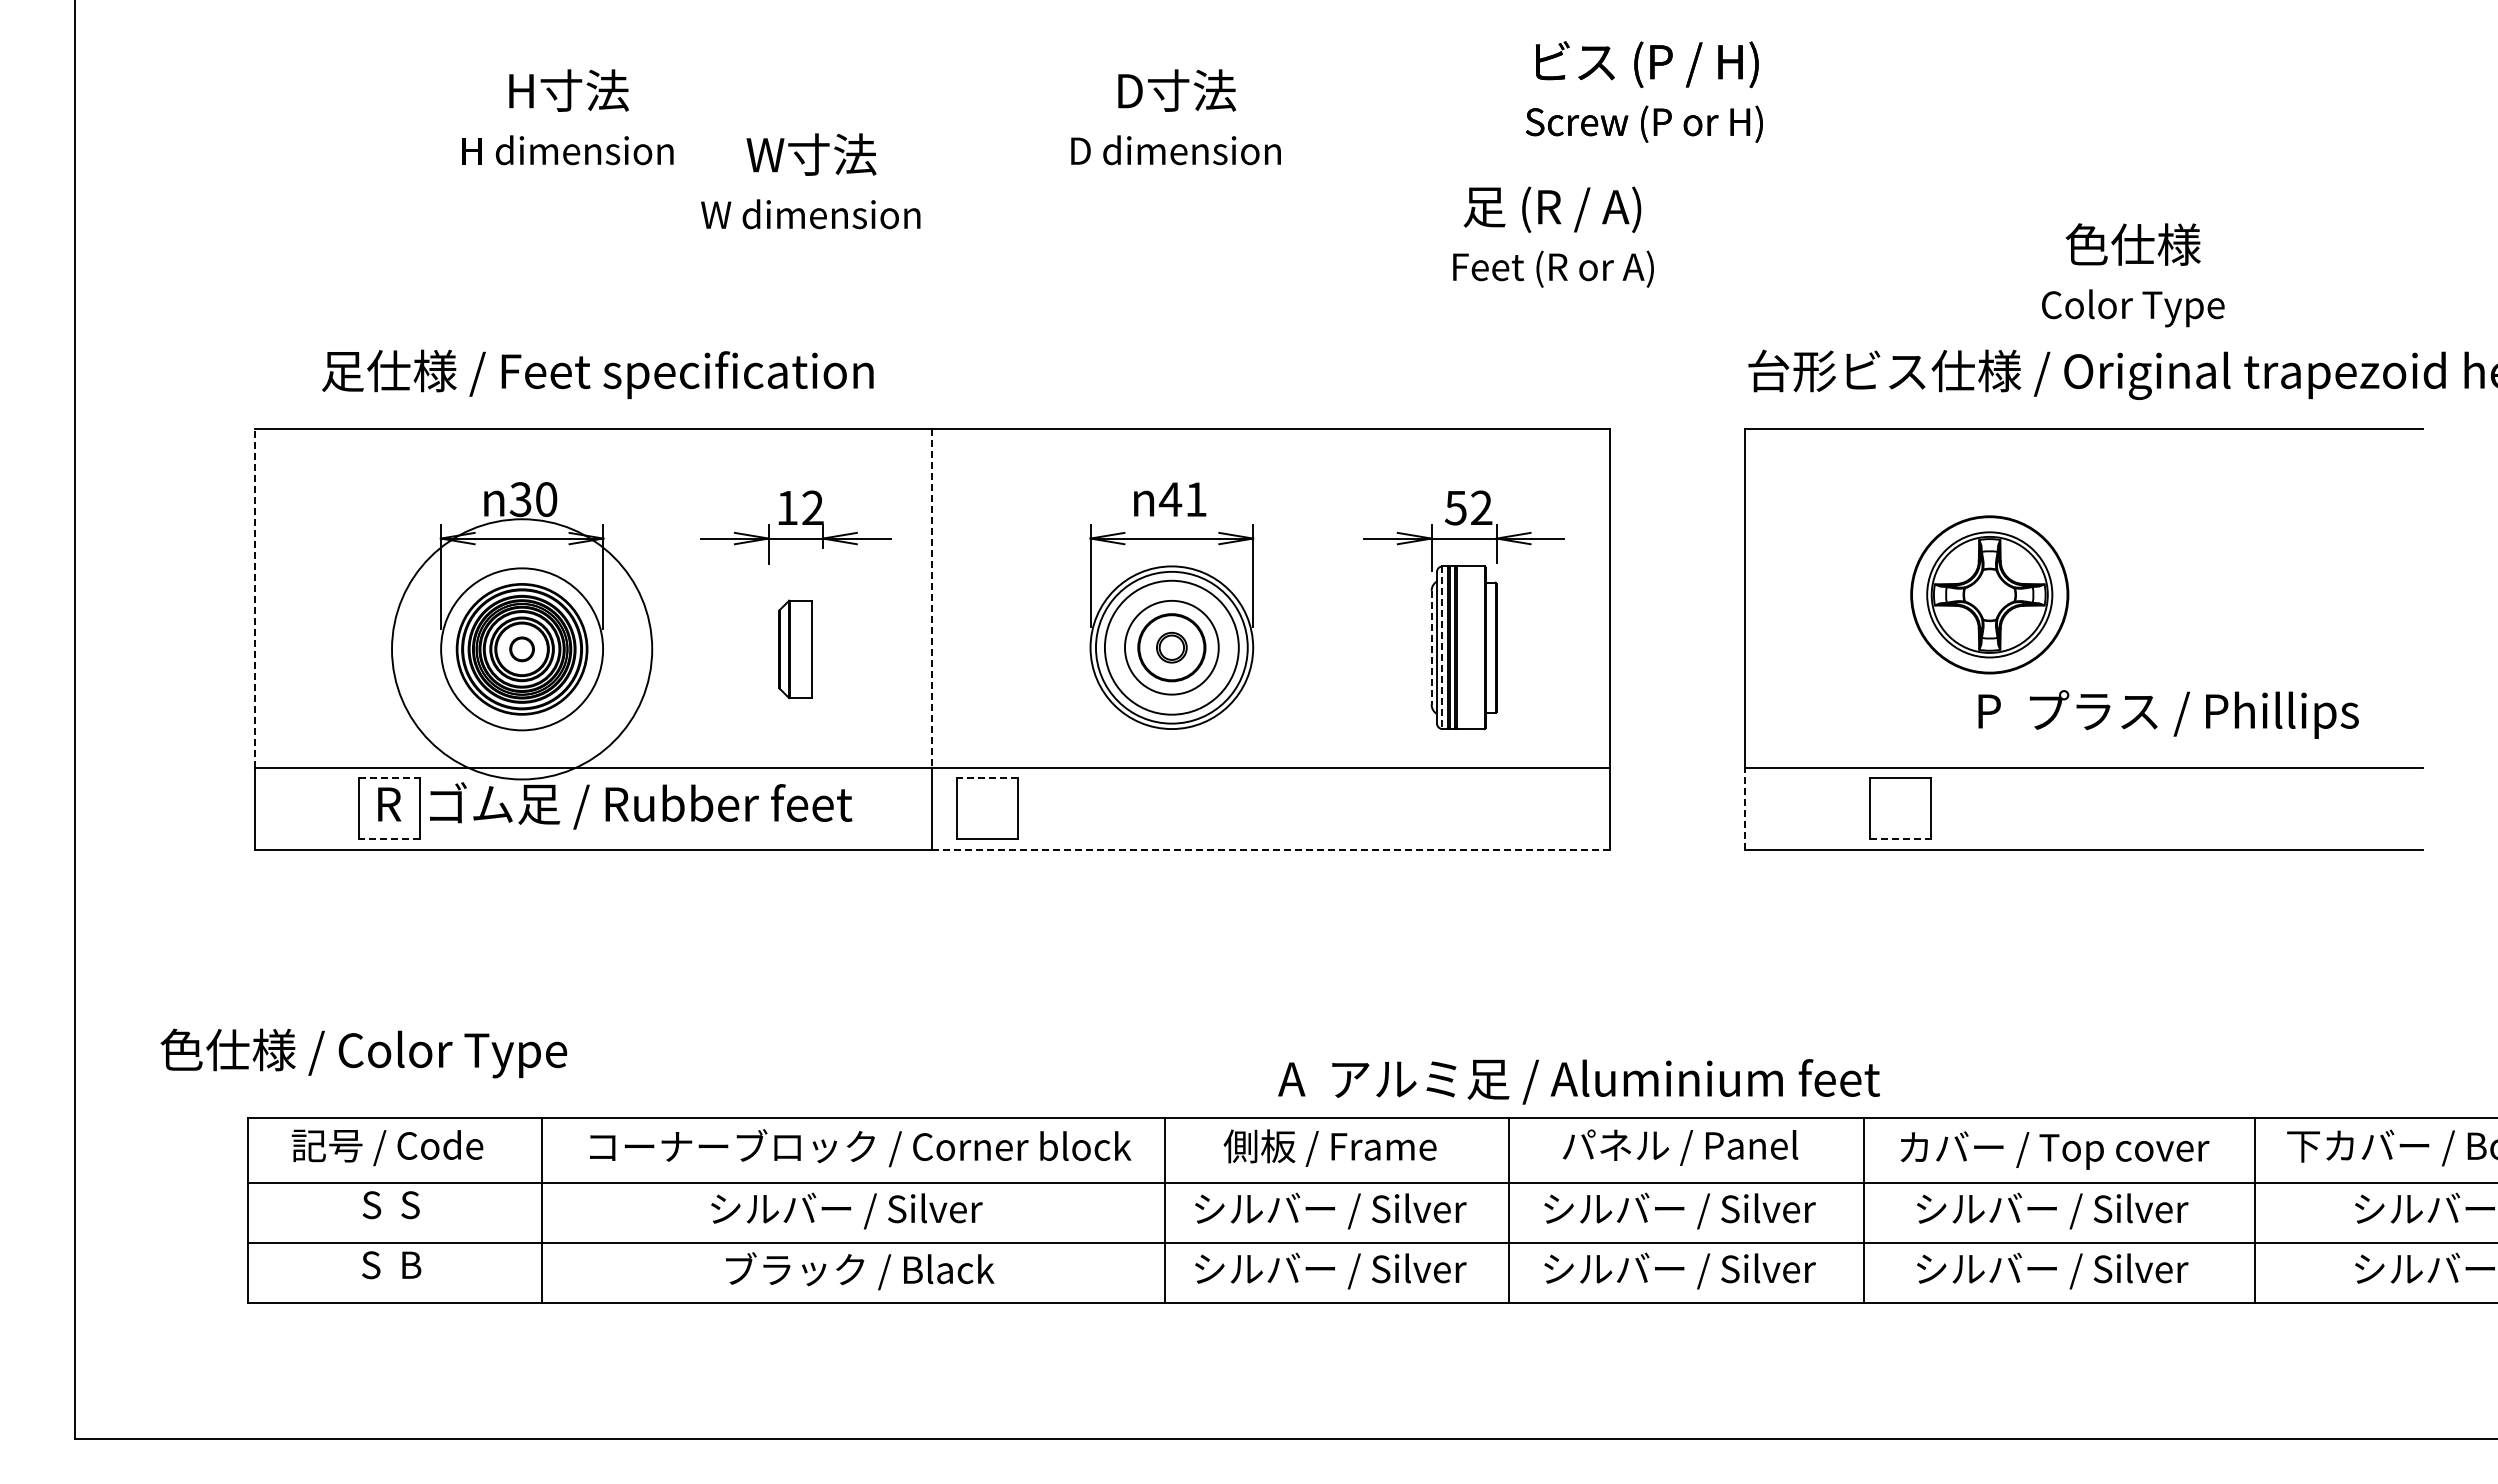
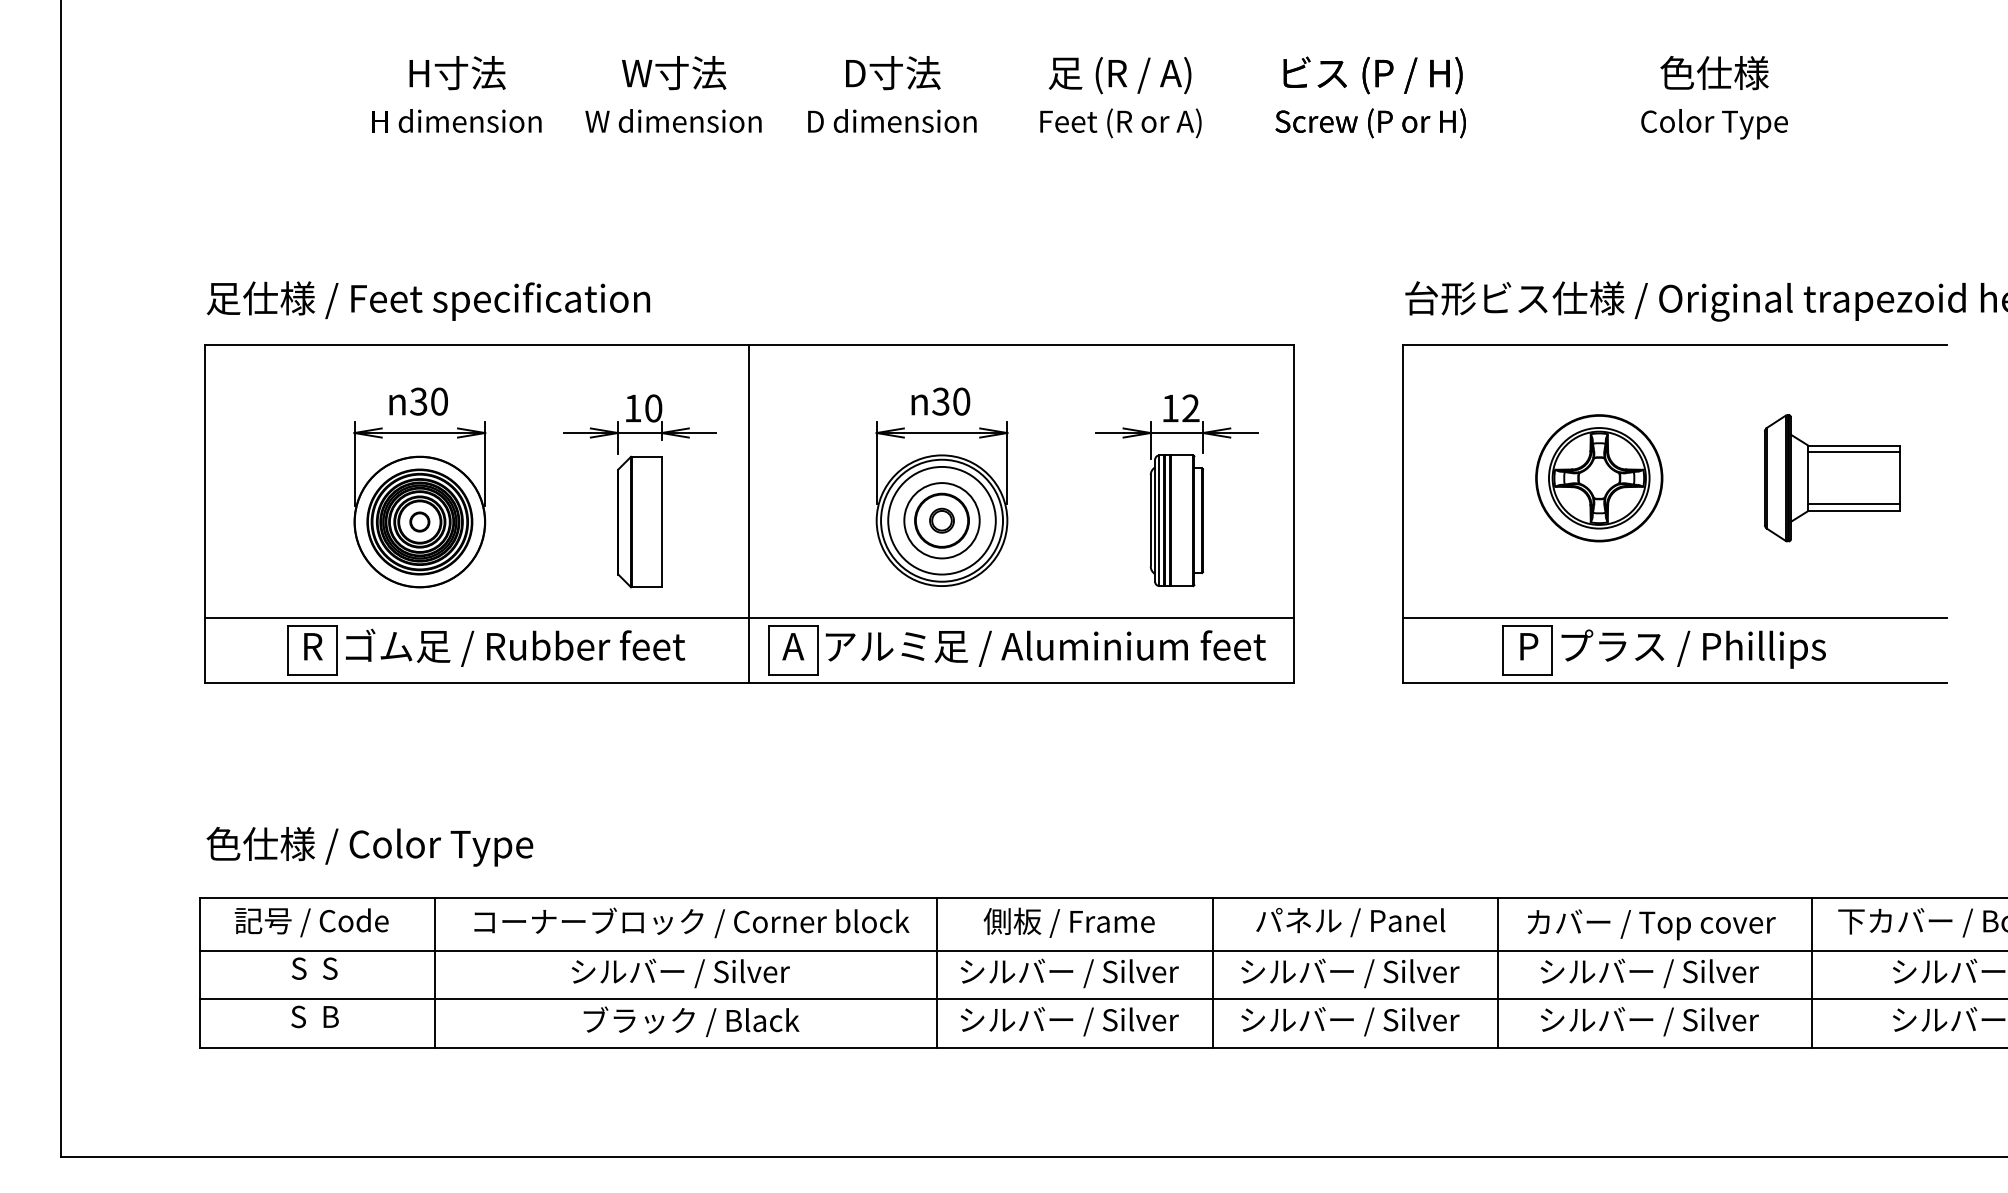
text: (1643, 91) -> (1370, 97), moved
text: (1175, 117) -> (891, 94), moved
text: (810, 181) -> (673, 94), moved
text: (1553, 236) -> (1120, 97), moved
text: (2133, 275) -> (1714, 97), moved
text: (597, 374) -> (428, 301), moved
text: (1182, 499) -> (950, 401), 41 -> 30
text: (812, 507) -> (653, 408), 12 -> 10
text: (1455, 508) -> (1169, 408), 52 -> 12
part: (2279, 594) -> (1832, 477), added
line: (254, 598) -> (204, 481), dashed -> solid
line: (932, 599) -> (749, 481), dashed -> solid
line: (1431, 647) -> (1150, 520), dashed -> solid
line: (1442, 648) -> (1159, 521), dashed -> solid
circle: (521, 649) -> (419, 522), size x0.62
part: (795, 649) -> (639, 522), size x1.67
text: (2168, 714) -> (1672, 649), moved
line: (389, 778) -> (313, 625), dashed -> solid
line: (986, 778) -> (793, 625), dashed -> solid
line: (1745, 808) -> (1402, 649), dashed -> solid
line: (388, 839) -> (312, 674), dashed -> solid
line: (1901, 839) -> (1528, 674), dashed -> solid
line: (1271, 849) -> (1022, 682), dashed -> solid
text: (363, 1053) -> (369, 846), moved
text: (1578, 1081) -> (1023, 648), moved

